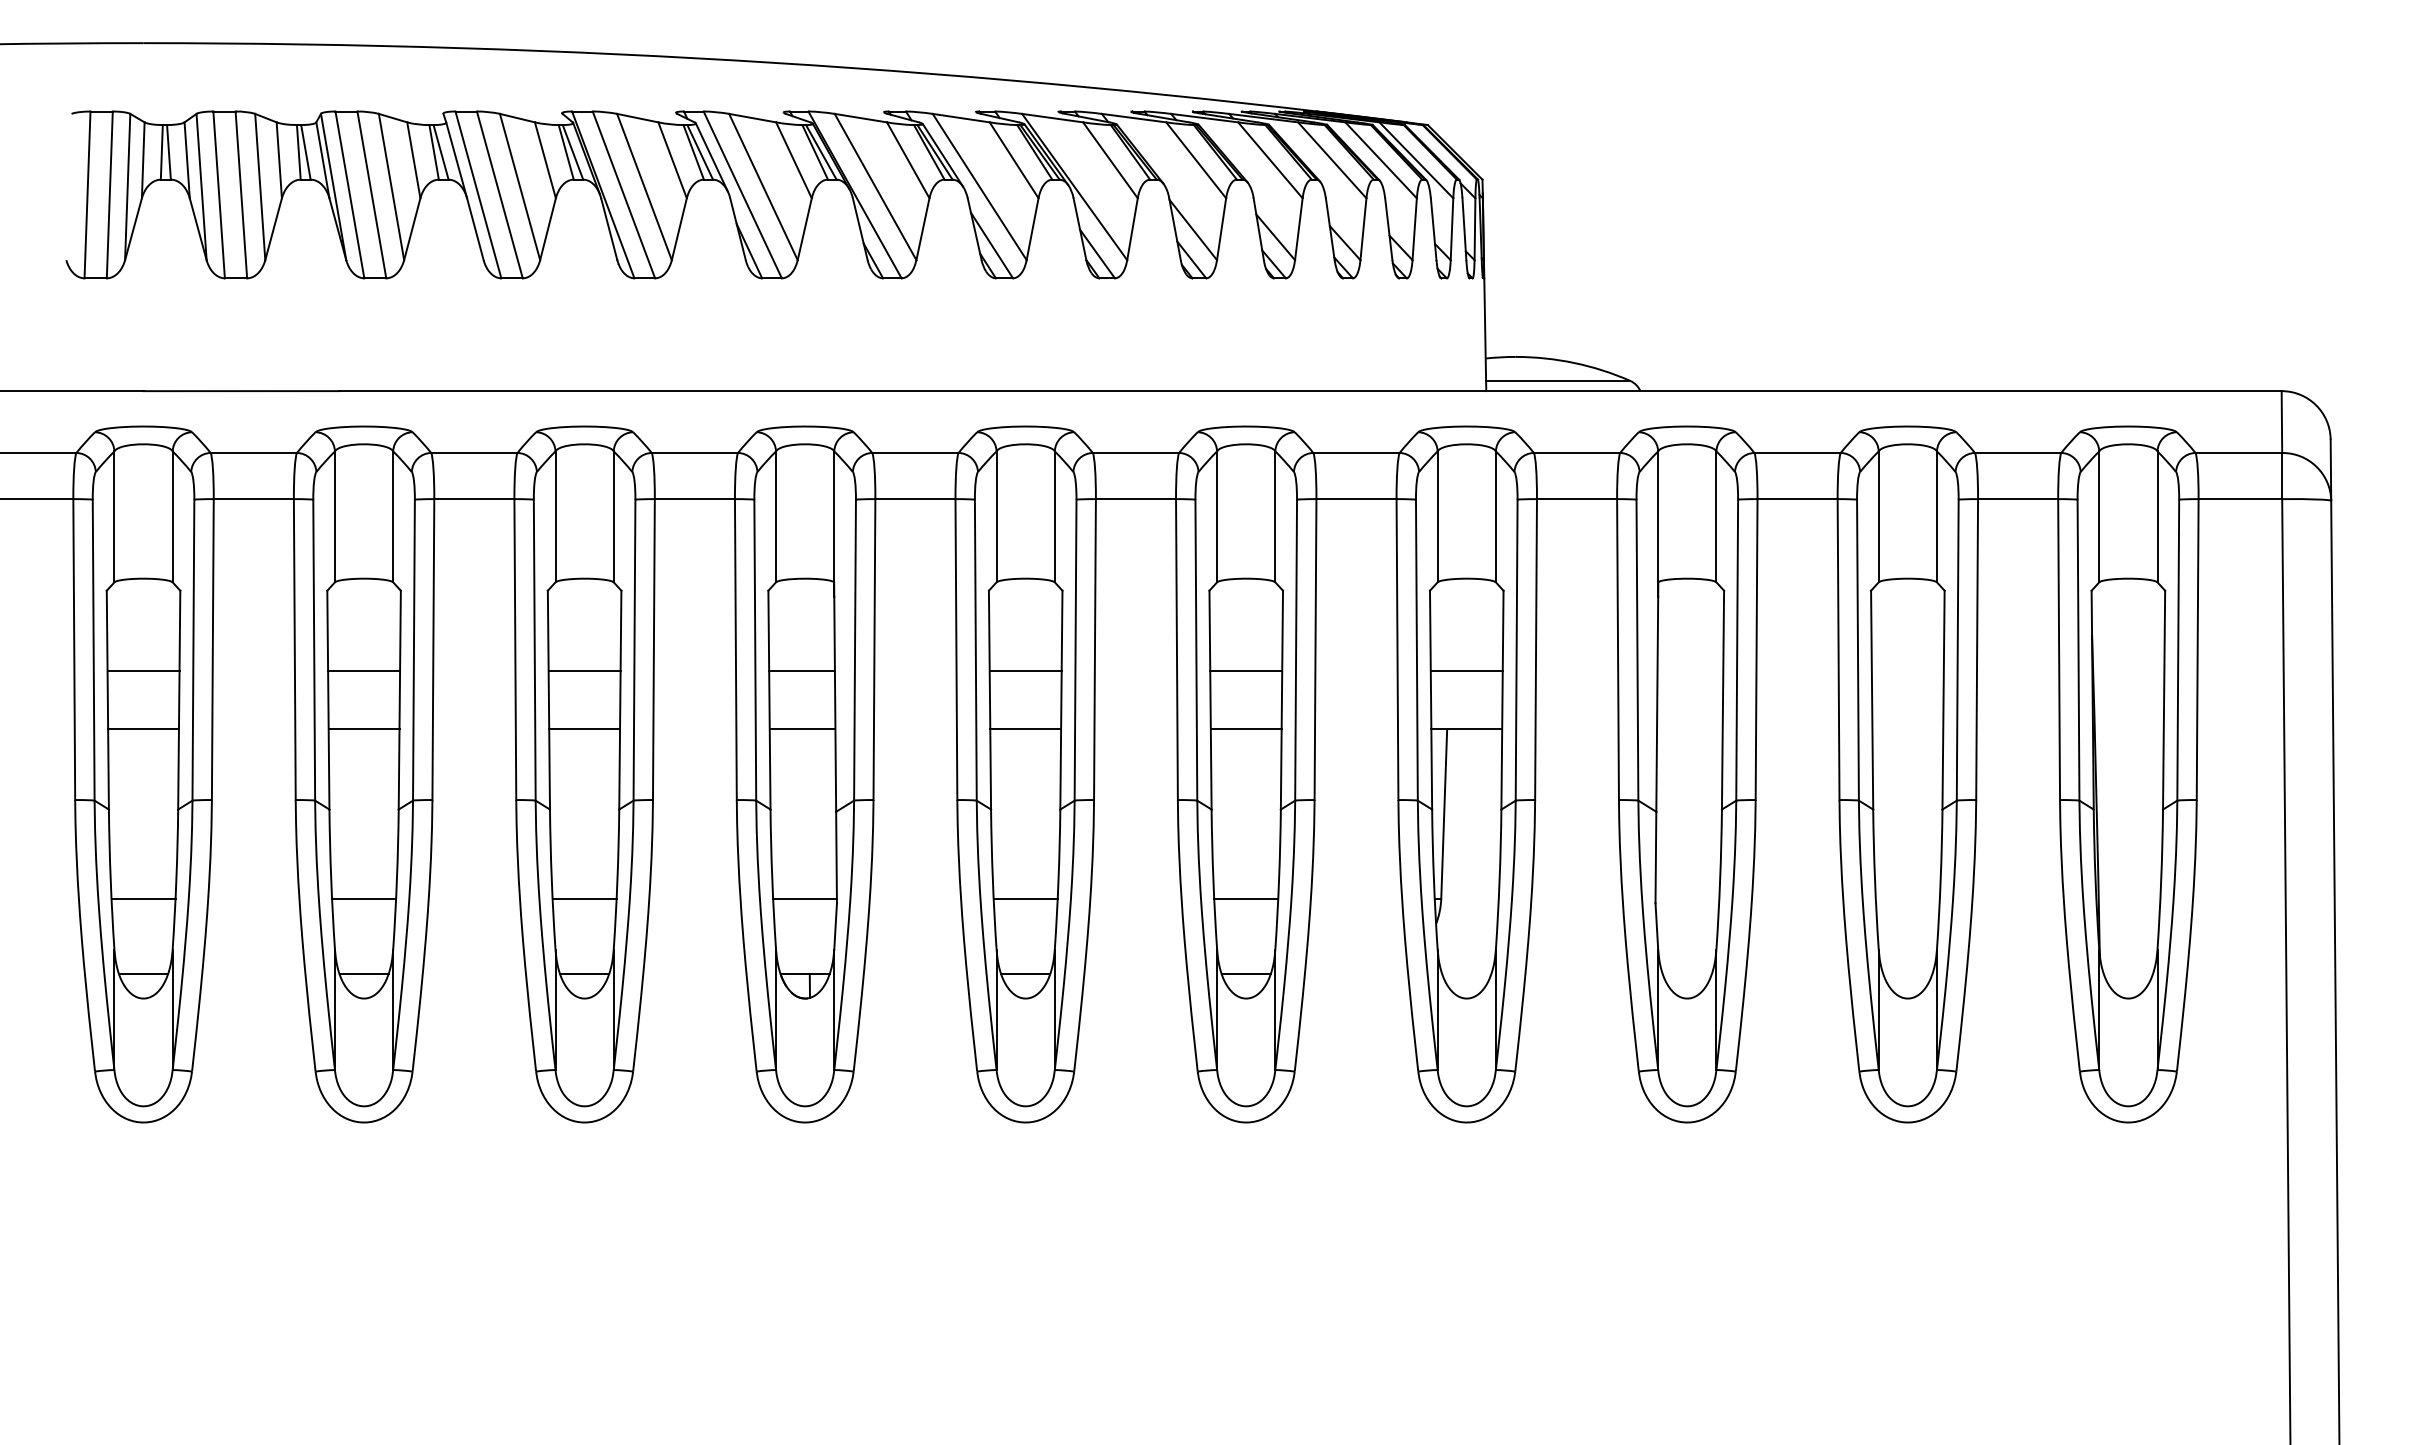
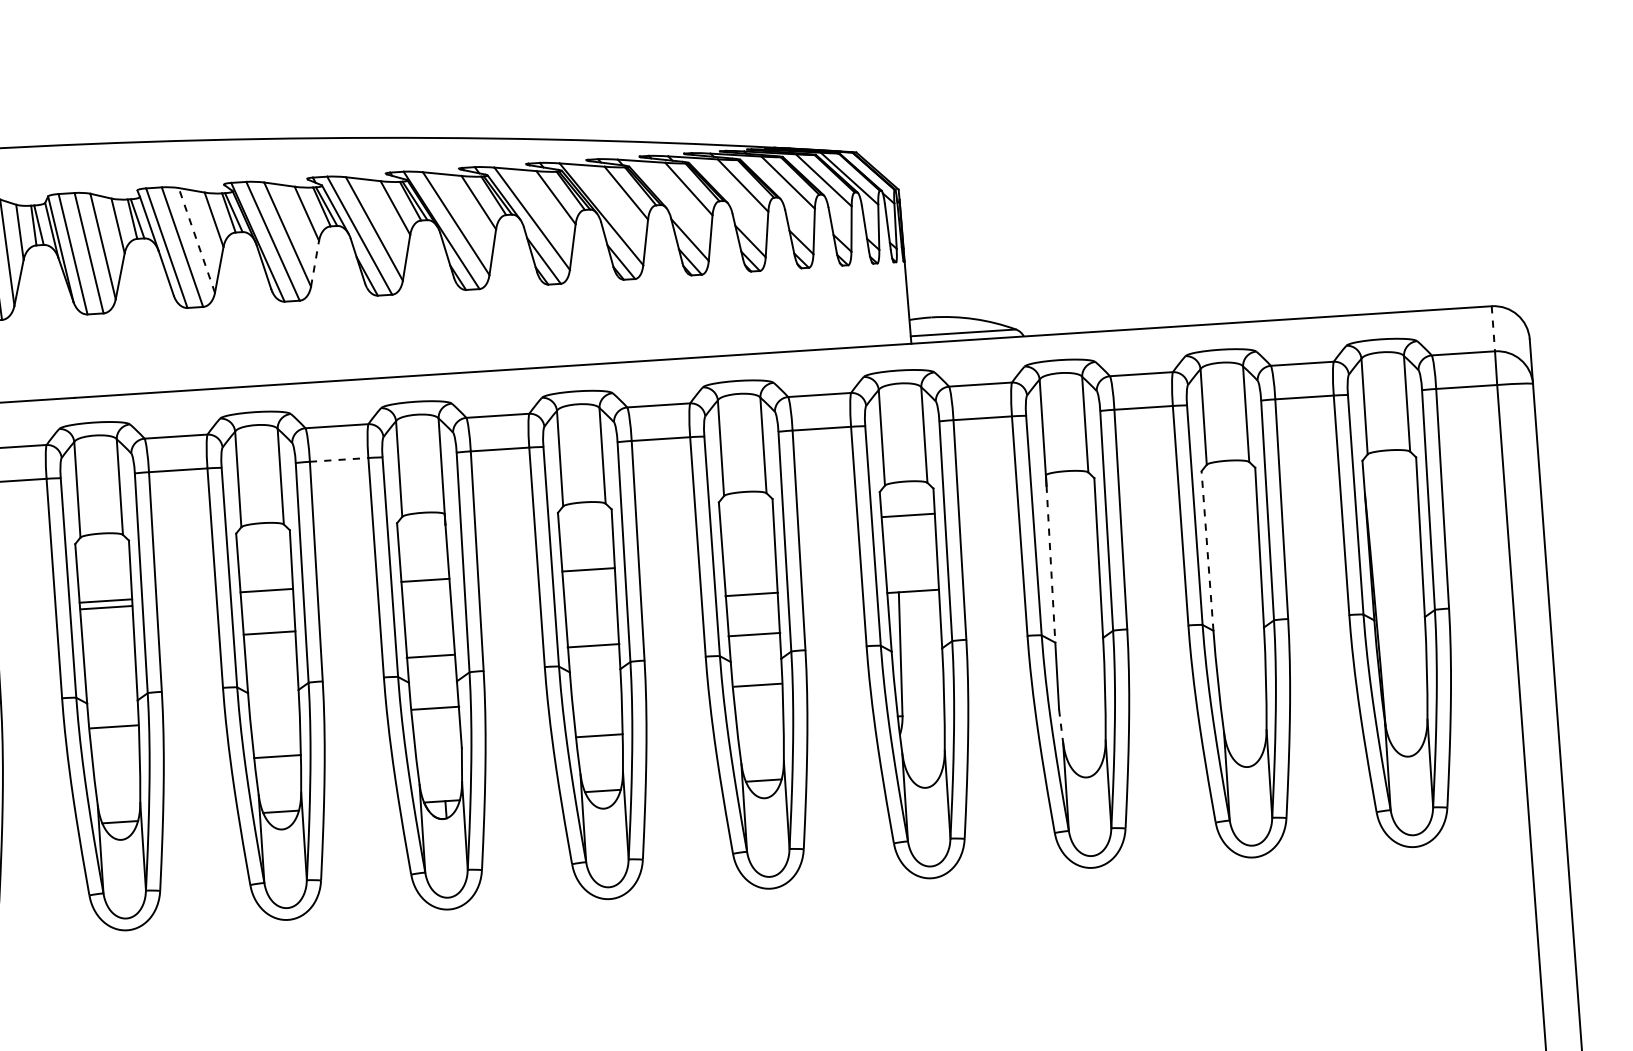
line: (520, 187) -> (197, 240), solid -> dashed
line: (679, 229) -> (315, 263), solid -> dashed
line: (2281, 422) -> (1493, 329), solid -> dashed
line: (695, 499) -> (339, 460), solid -> dashed
line: (1246, 671) -> (751, 594), moved
line: (1466, 671) -> (908, 515), moved
line: (1872, 699) -> (1207, 550), solid -> dashed
line: (1657, 704) -> (1051, 564), solid -> dashed
line: (363, 729) -> (105, 607), moved
line: (802, 729) -> (430, 656), moved
line: (1025, 729) -> (593, 645), moved
line: (1245, 729) -> (753, 634), moved
line: (364, 898) -> (114, 726), moved
line: (804, 898) -> (435, 708), moved
line: (1246, 898) -> (757, 685), moved
line: (1656, 926) -> (1060, 726), solid -> dashed

